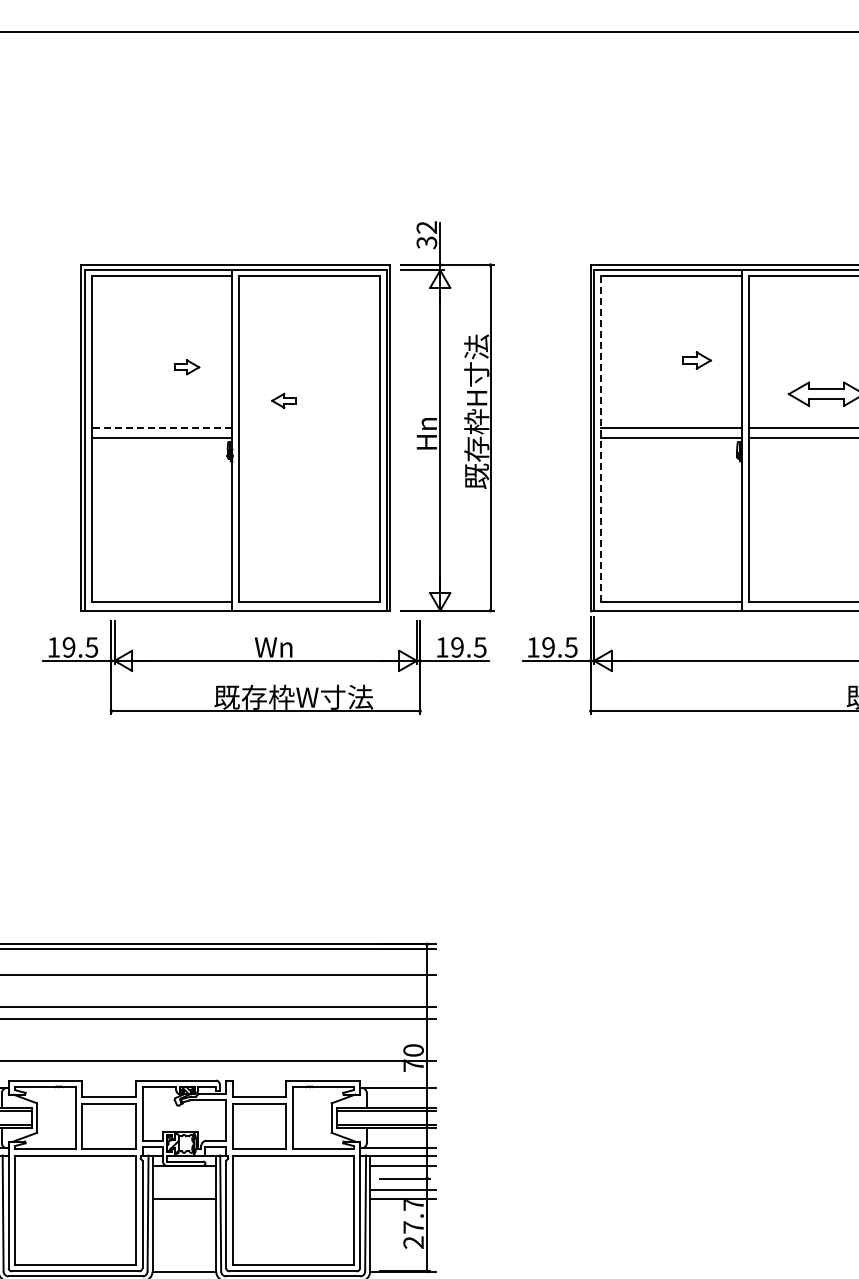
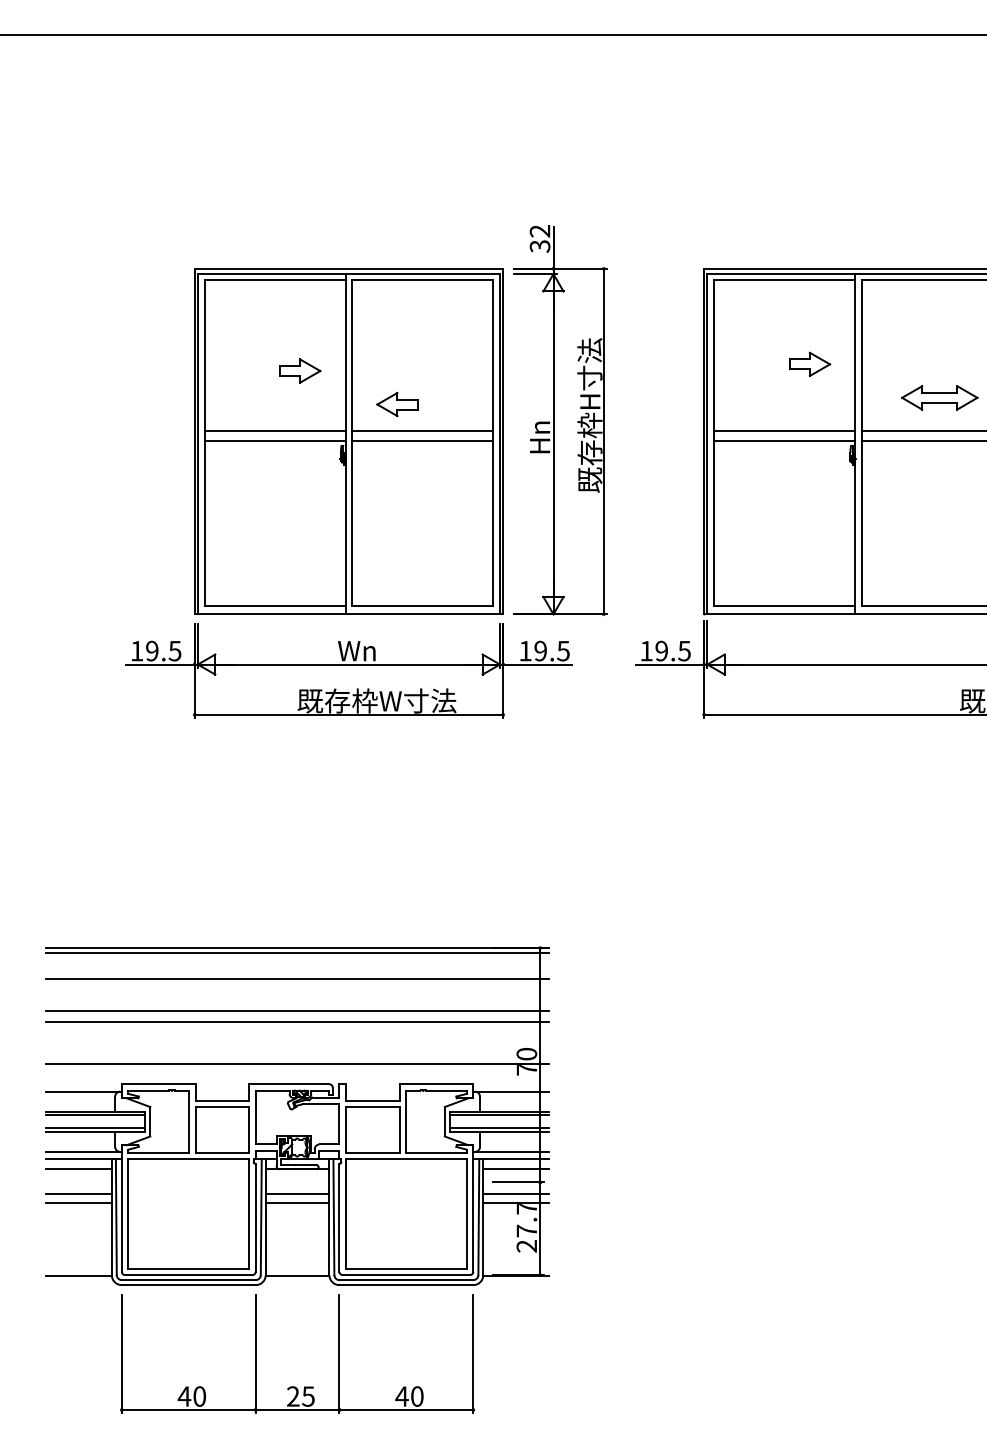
part: (697, 359) -> (810, 363), size x1.43
part: (187, 366) -> (300, 370), size x1.67
part: (284, 400) -> (397, 404), size x1.67
line: (161, 427) -> (274, 431), dashed -> solid
line: (309, 427) -> (422, 431), added
line: (309, 437) -> (422, 441), added
line: (601, 438) -> (714, 442), dashed -> solid
part: (265, 666) -> (348, 670), moved
line: (184, 1190) -> (297, 1194), added

